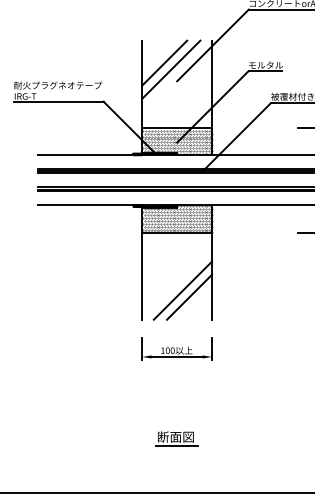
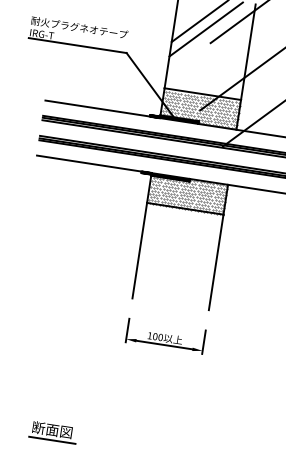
line: (182, 290) -> (181, 273), removed
line: (189, 296) -> (188, 280), removed
part: (176, 438) -> (52, 431), moved

